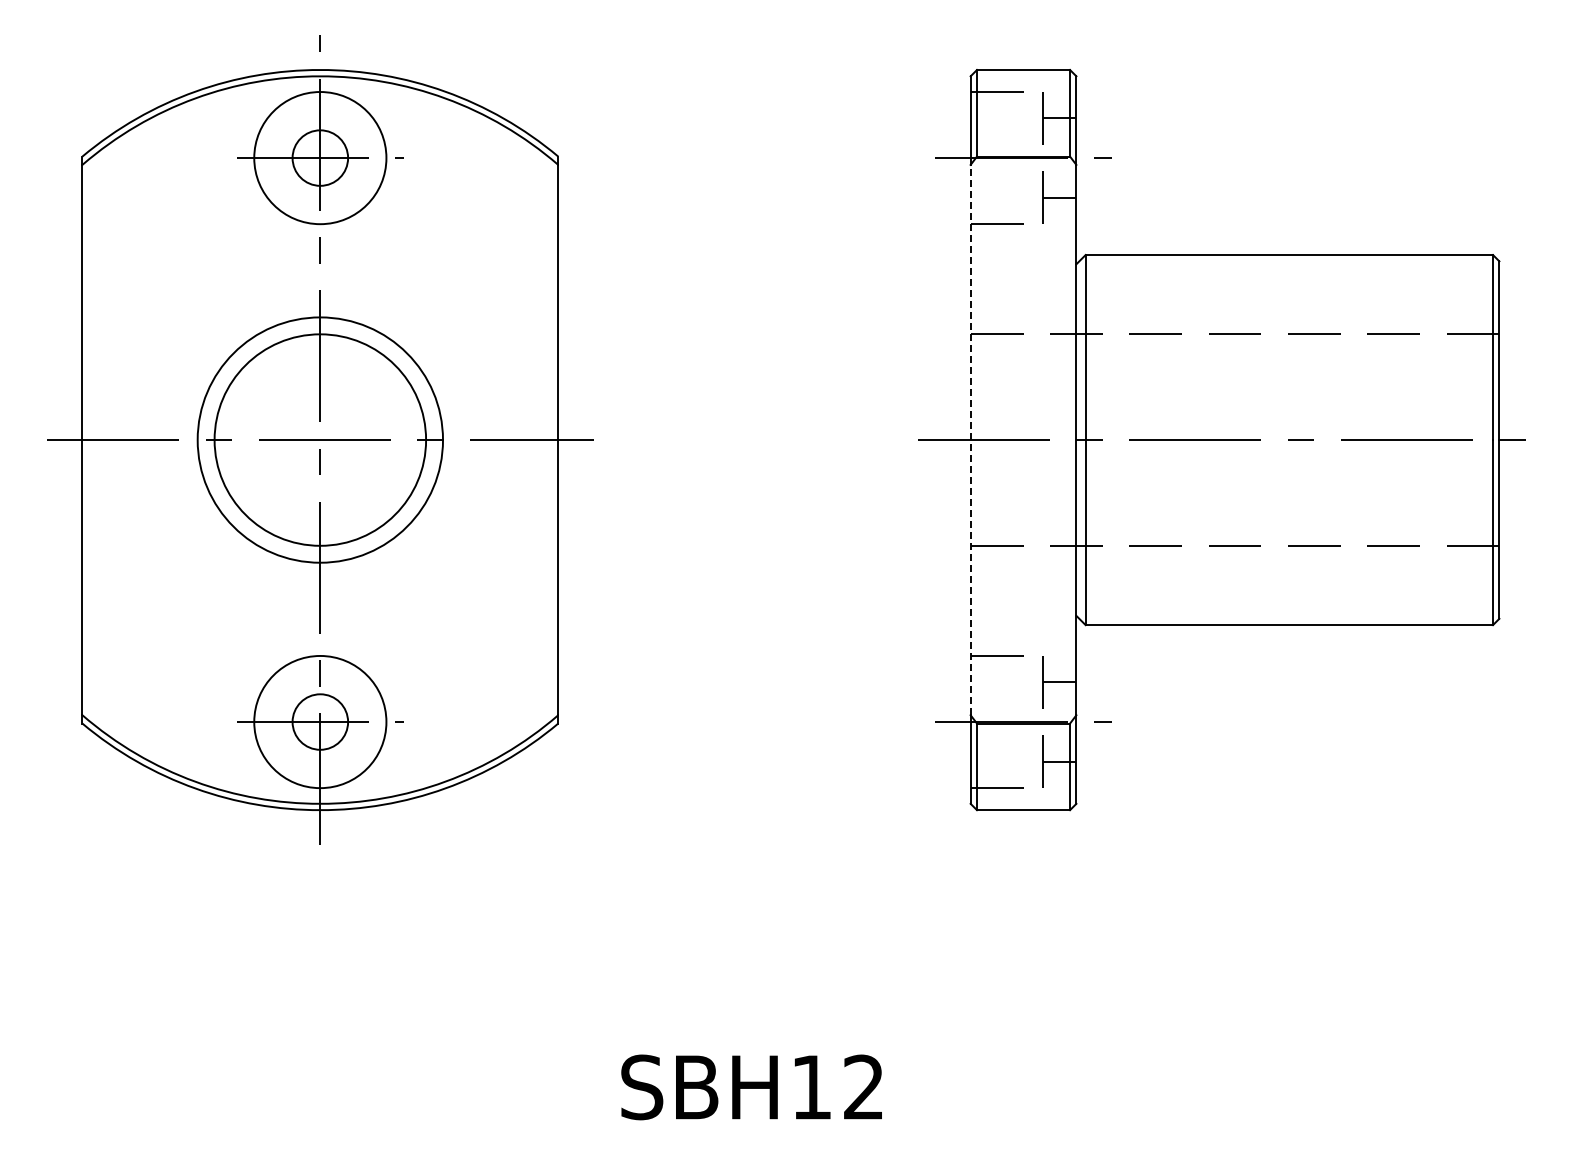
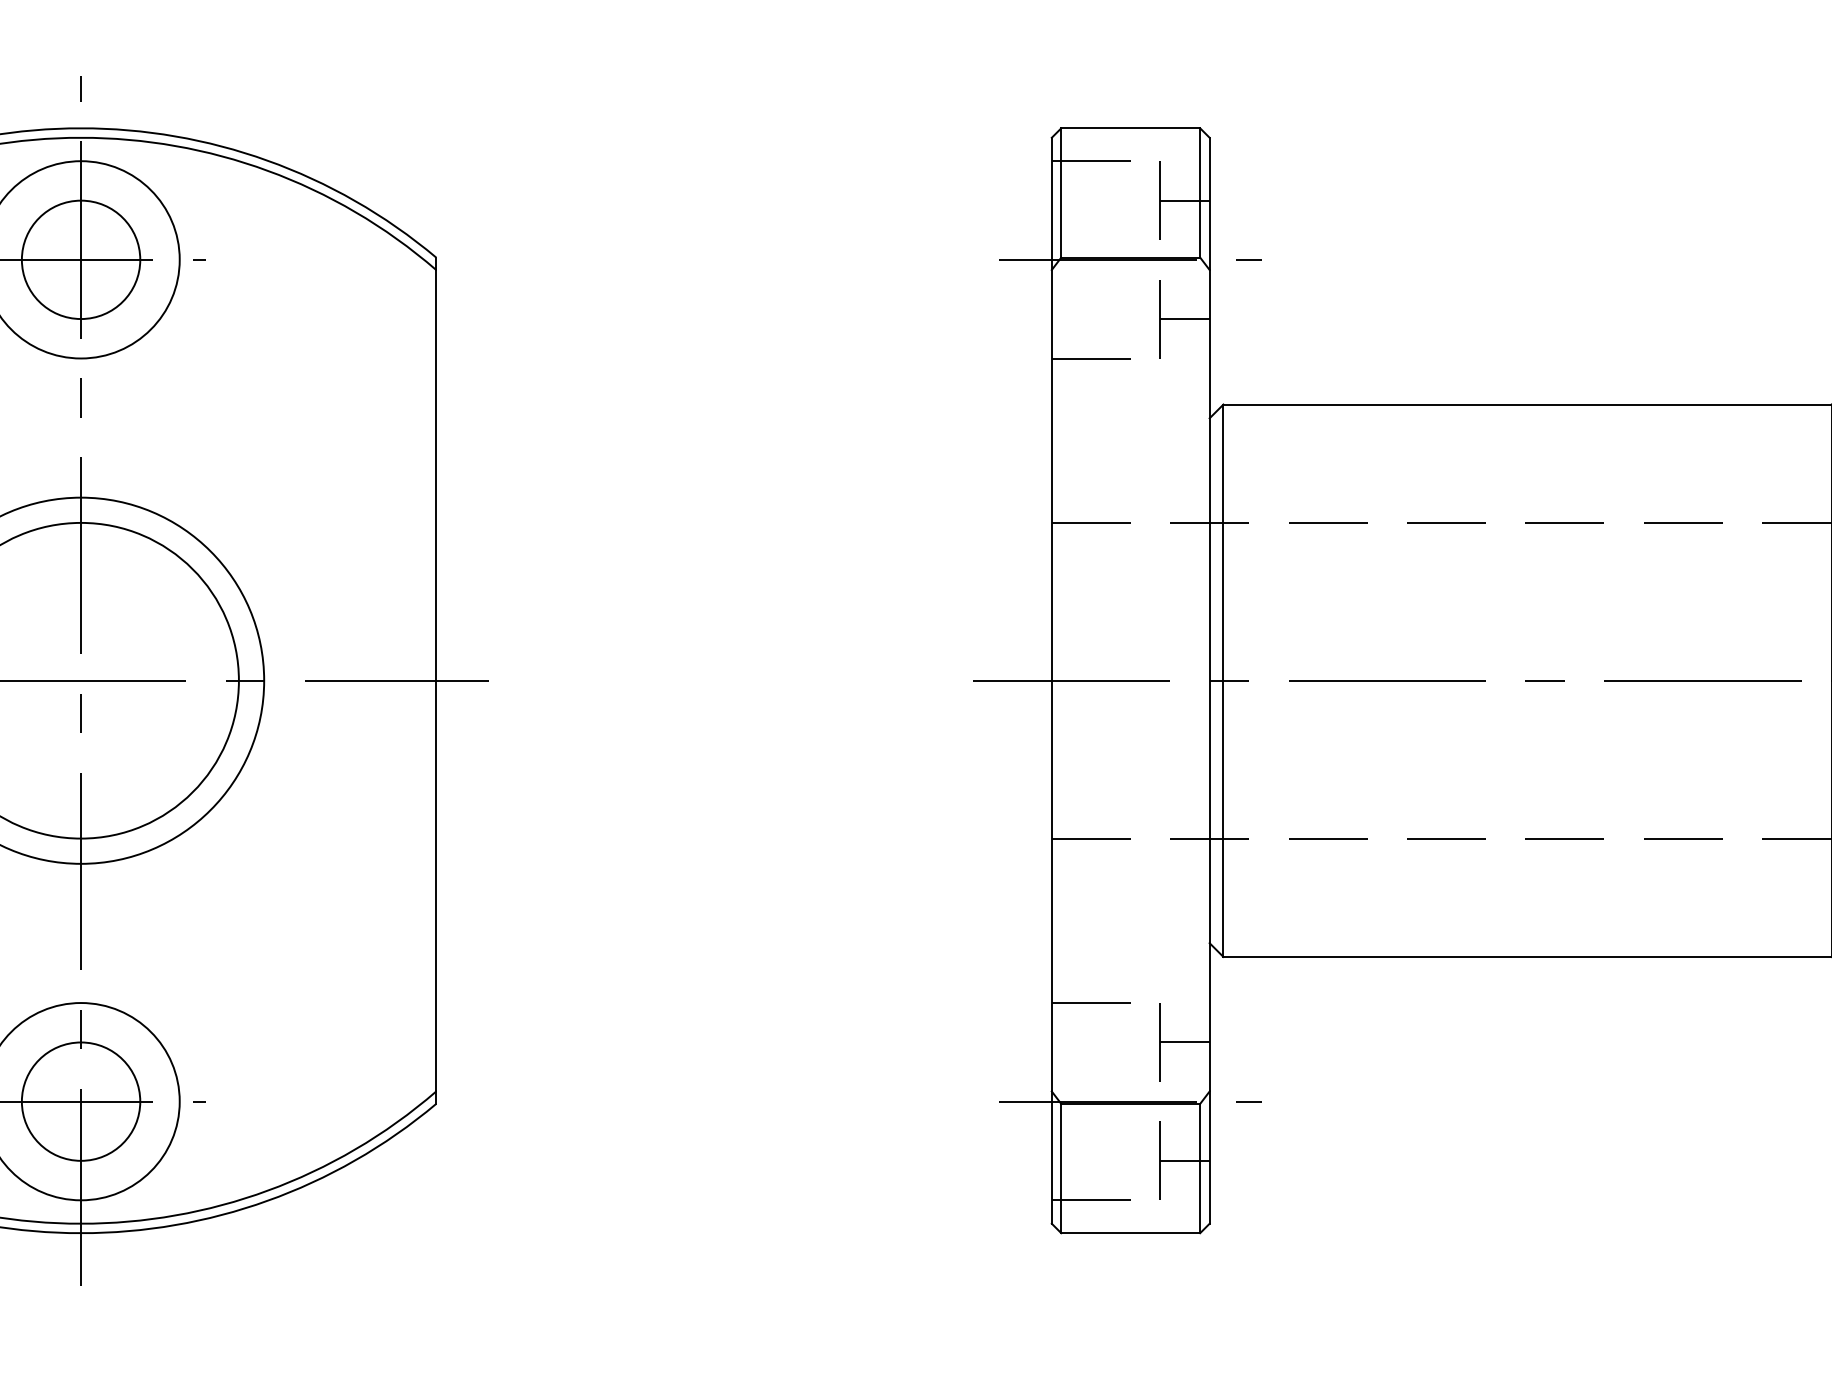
circle: (320, 157) -> (81, 258), size x1.43
line: (970, 439) -> (1051, 679), dashed -> solid
circle: (320, 721) -> (81, 1100), size x1.43

